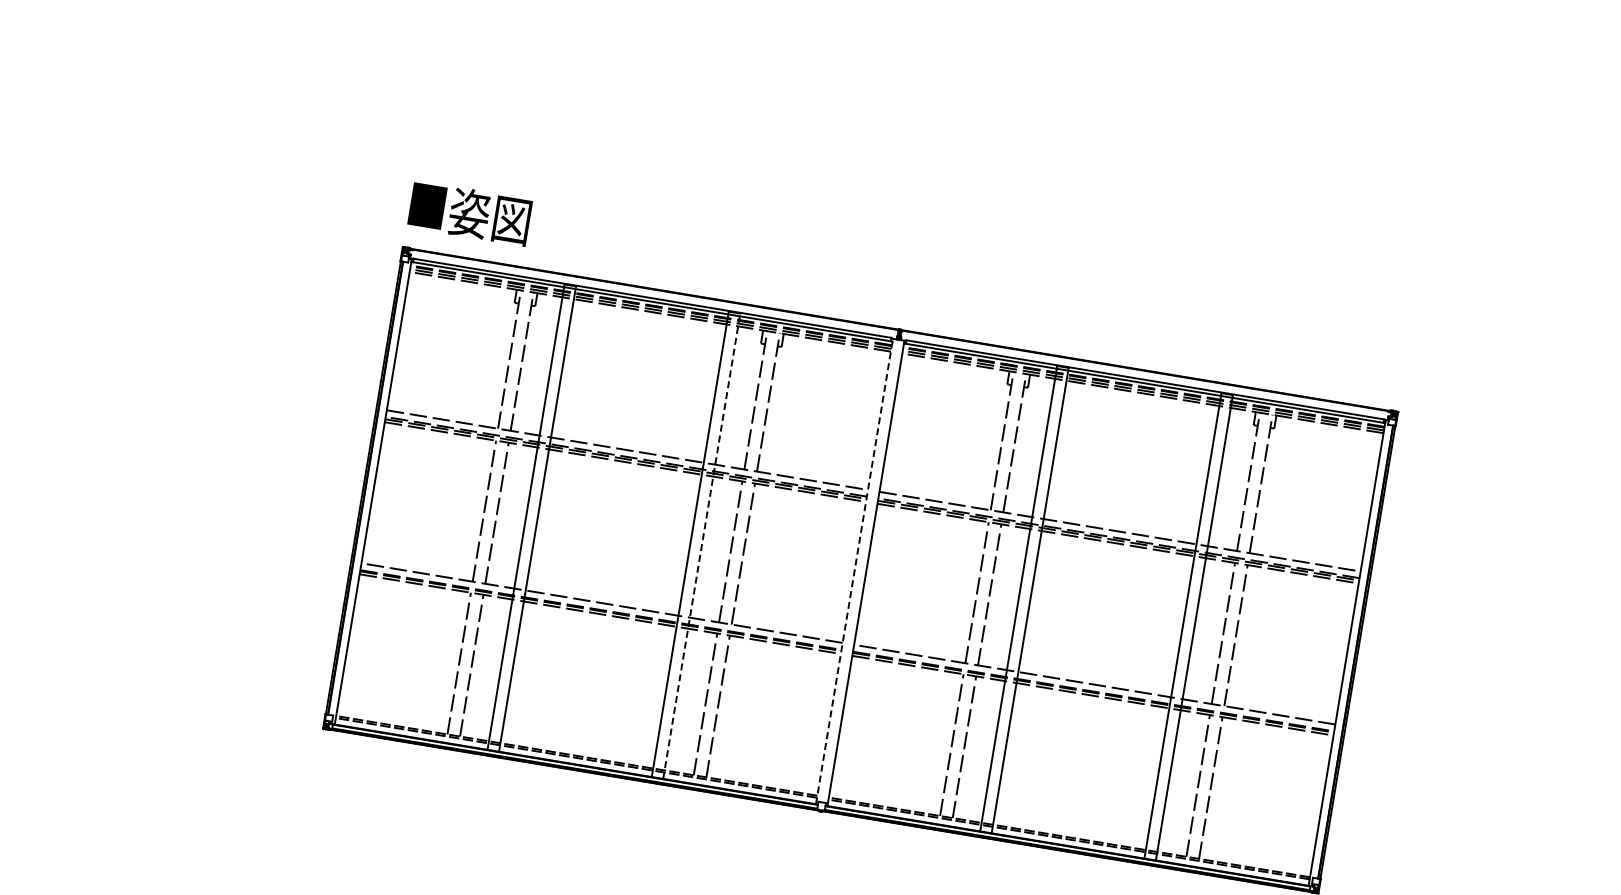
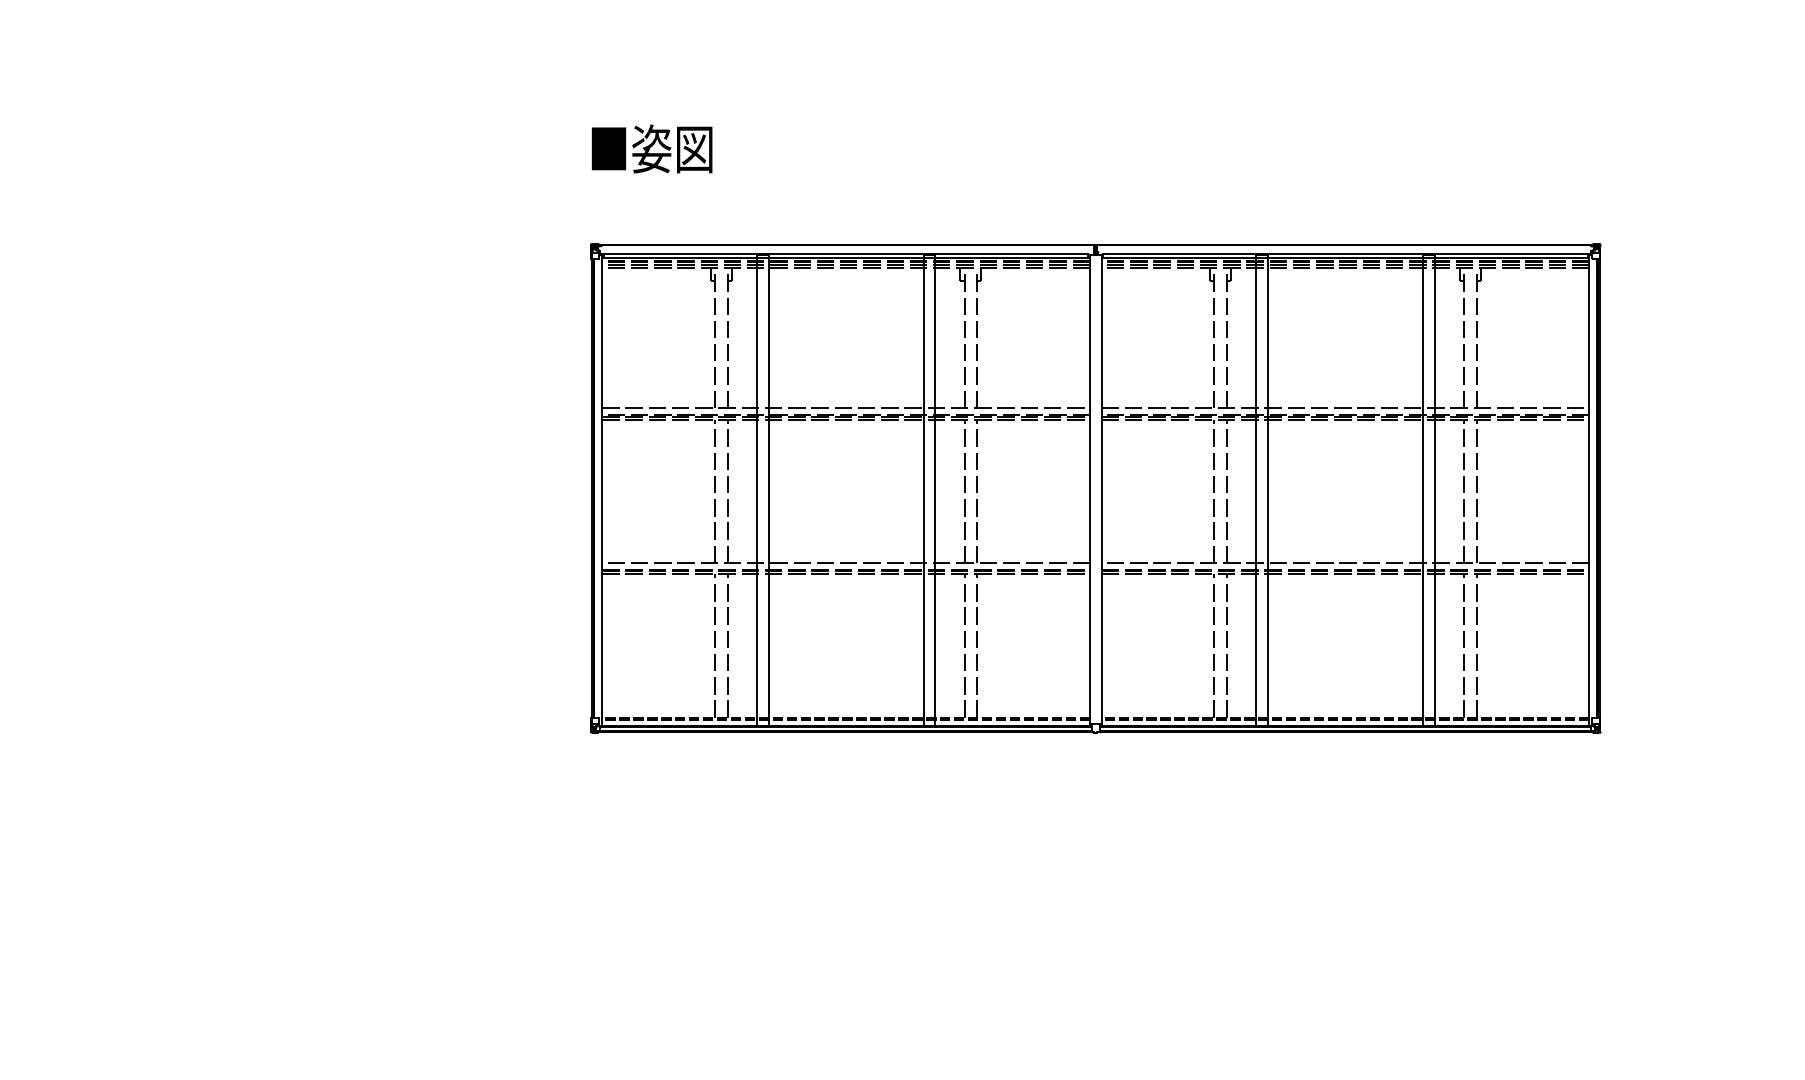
text: (469, 212) -> (651, 148), moved
line: (702, 546) -> (935, 490), dashed -> solid
line: (854, 571) -> (1089, 490), dashed -> solid

